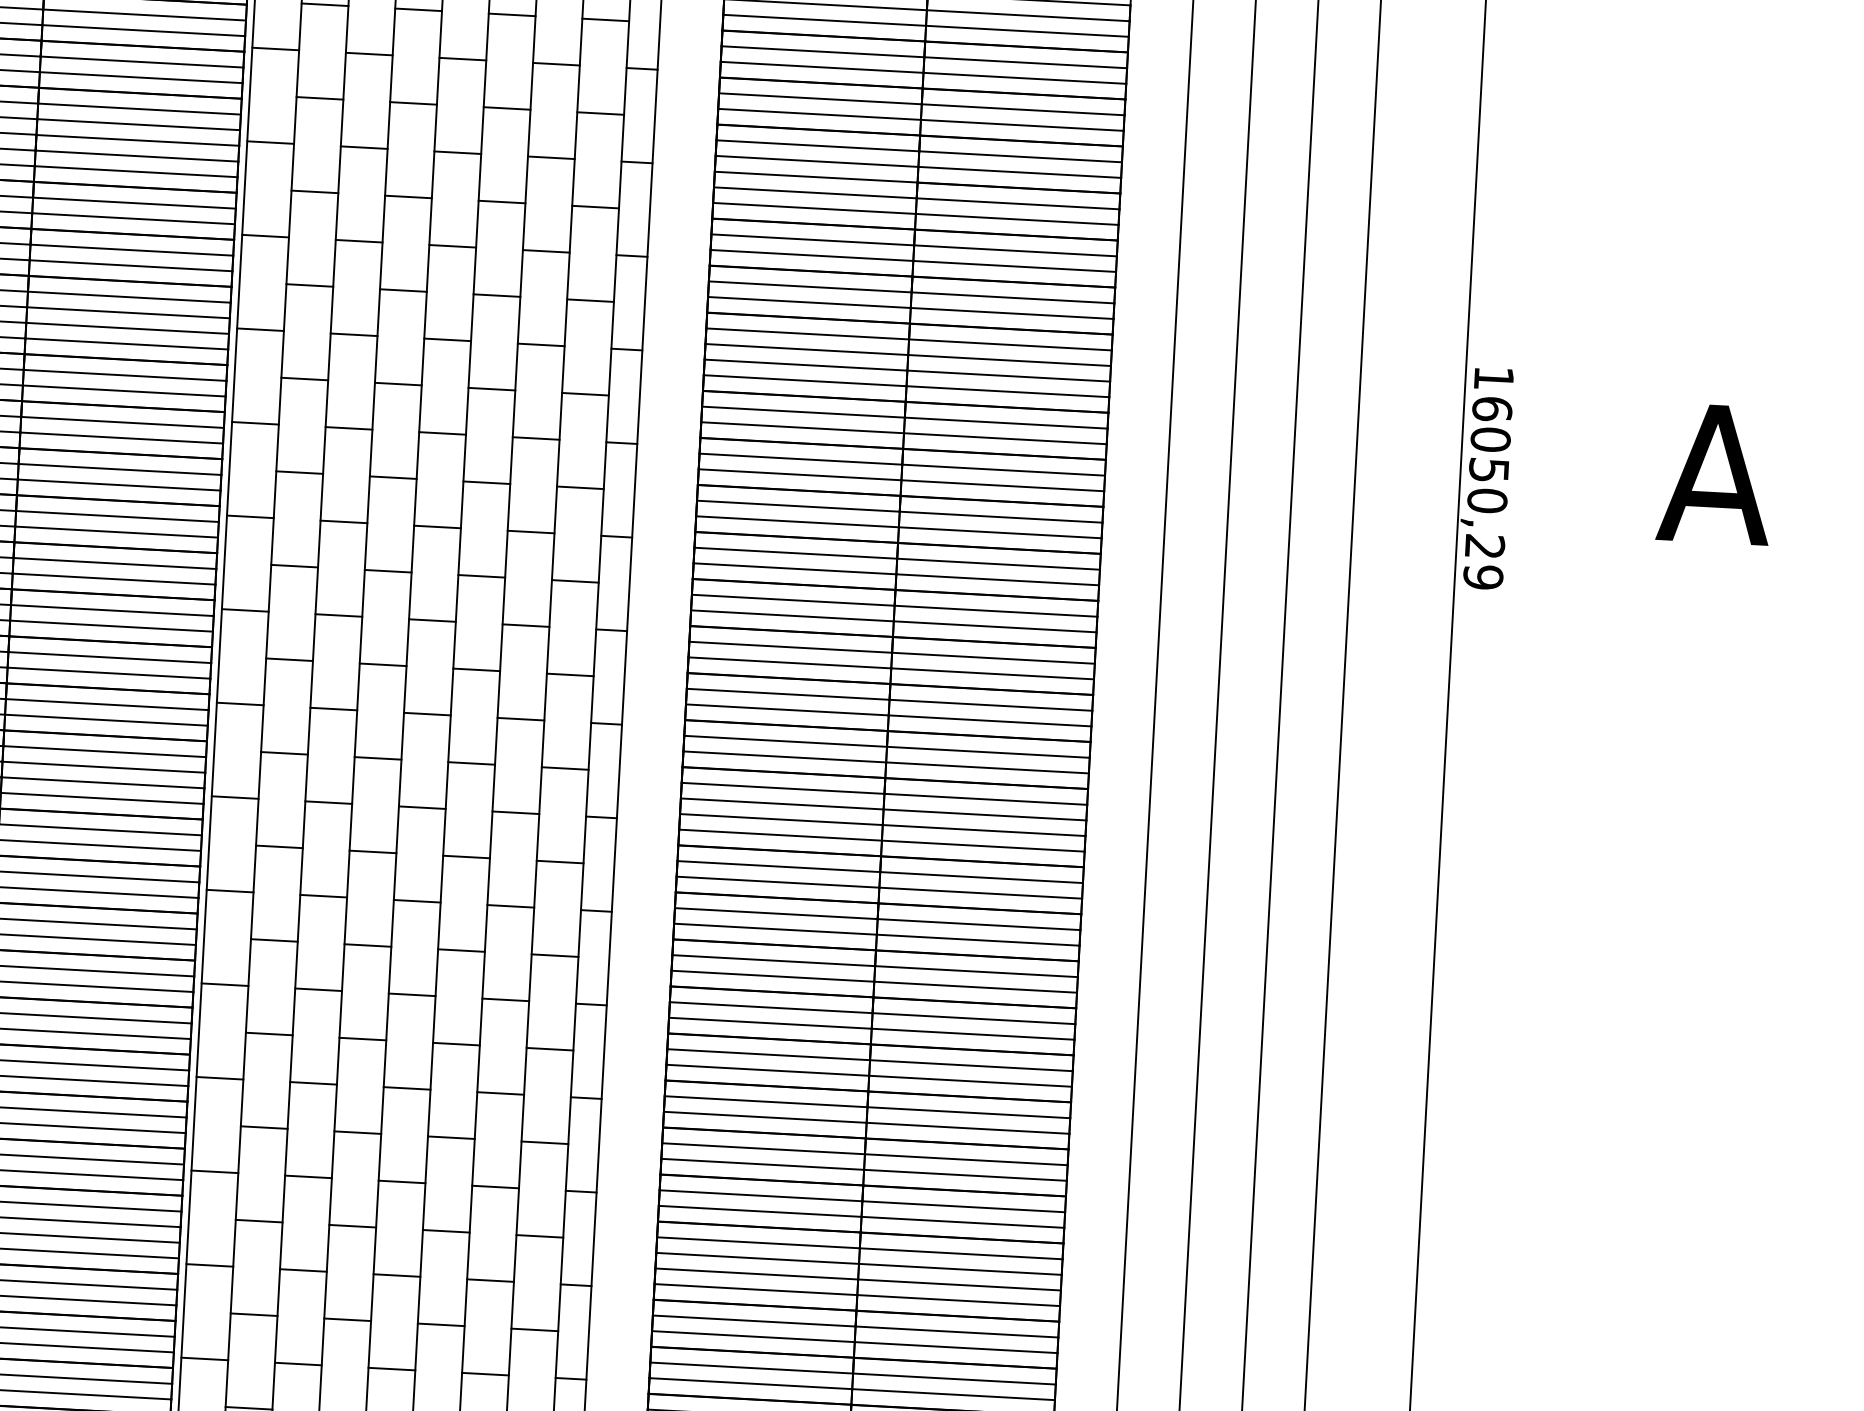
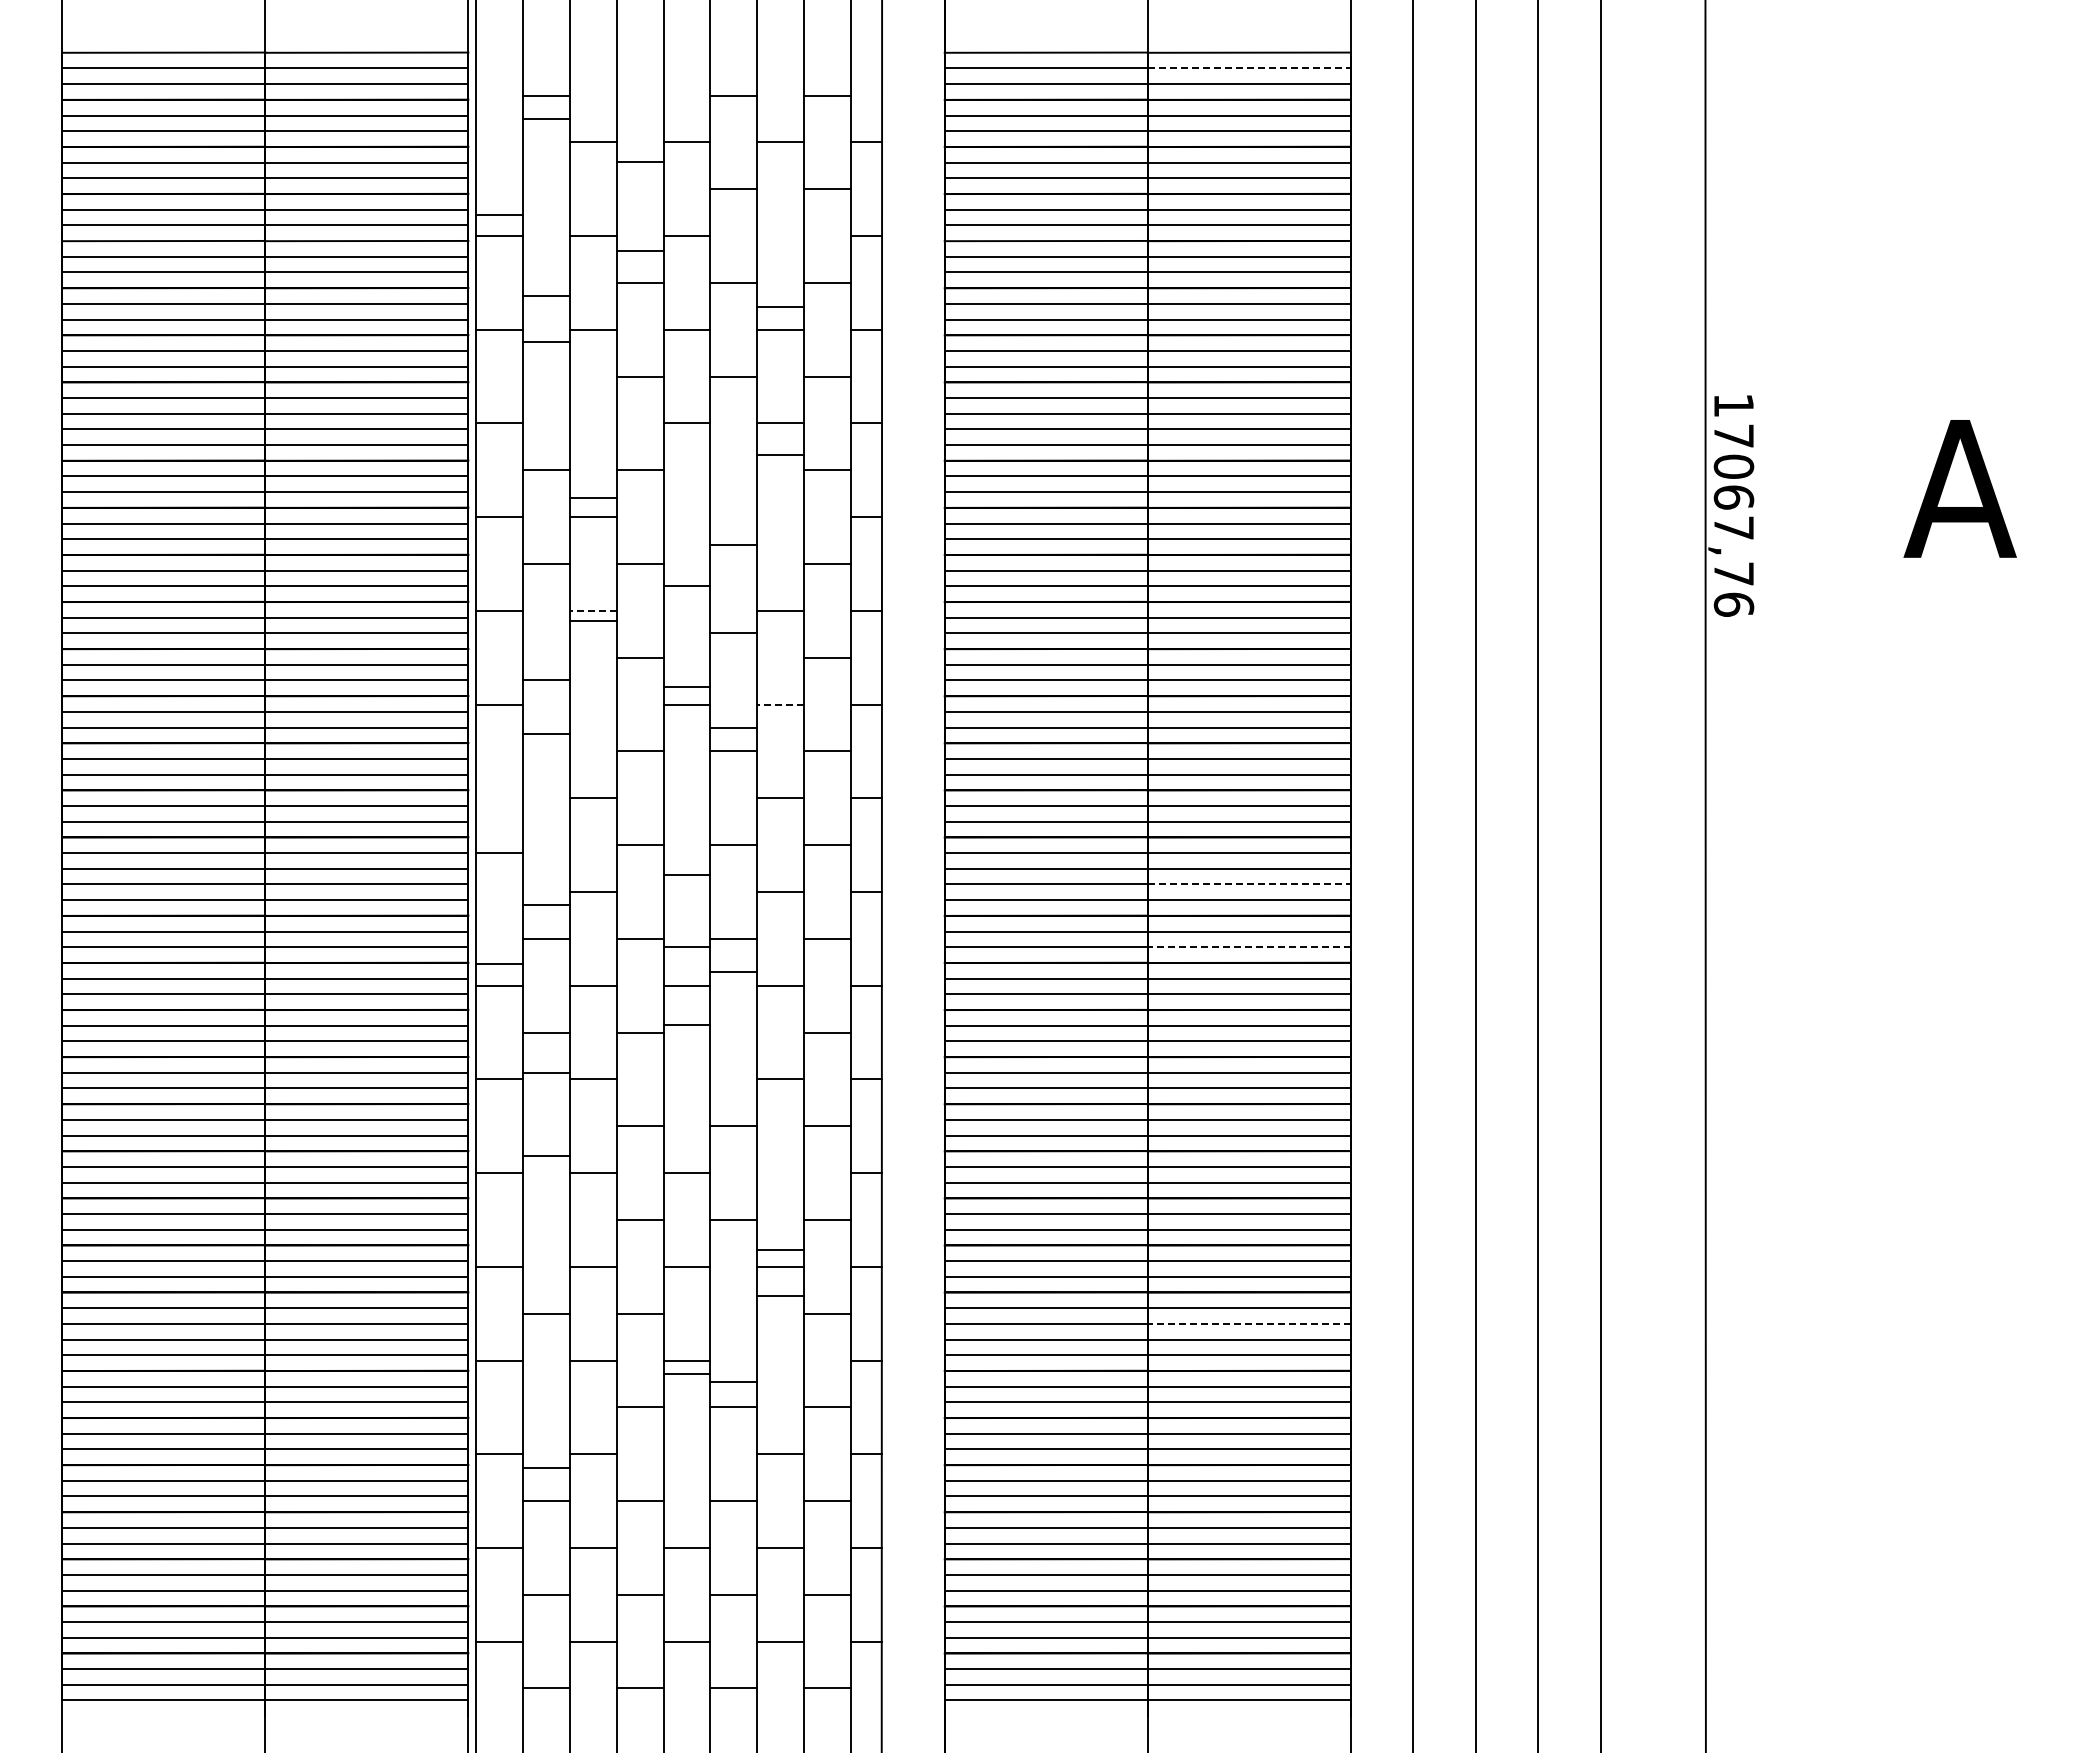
line: (417, 9) -> (639, 161), moved
line: (1028, 15) -> (1249, 68), solid -> dashed
line: (275, 49) -> (499, 215), moved
line: (319, 98) -> (546, 119), moved
line: (412, 103) -> (639, 251), moved
line: (551, 158) -> (780, 307), moved
line: (314, 191) -> (546, 341), moved
line: (309, 285) -> (546, 295), moved
line: (353, 334) -> (592, 498), moved
line: (491, 389) -> (733, 545), moved
line: (442, 433) -> (686, 586), moved
line: (535, 438) -> (780, 455), moved
line: (486, 483) -> (733, 633), moved
text: (1487, 493) -> (1733, 520), 16050,29 -> 17067,76
line: (343, 521) -> (592, 610), solid -> dashed
line: (437, 526) -> (686, 686), moved
line: (294, 565) -> (546, 733), moved
line: (481, 576) -> (733, 727), moved
line: (338, 615) -> (592, 620), moved
line: (525, 625) -> (780, 704), solid -> dashed
line: (289, 659) -> (546, 680), moved
line: (240, 704) -> (499, 853), moved
line: (426, 714) -> (686, 875), moved
line: (284, 753) -> (546, 905), moved
line: (235, 798) -> (499, 964), moved
line: (421, 808) -> (686, 947), moved
line: (984, 830) -> (1249, 884), solid -> dashed
line: (980, 893) -> (1249, 947), solid -> dashed
line: (461, 950) -> (733, 971), moved
line: (411, 994) -> (686, 1025), moved
line: (269, 1034) -> (546, 1073), moved
line: (500, 1093) -> (780, 1250), moved
line: (264, 1127) -> (546, 1155), moved
line: (445, 1231) -> (733, 1381), moved
line: (960, 1268) -> (1249, 1323), solid -> dashed
line: (490, 1280) -> (780, 1295), moved
line: (254, 1314) -> (546, 1468), moved
line: (391, 1369) -> (686, 1374), moved

